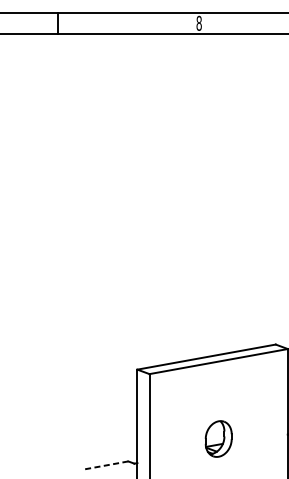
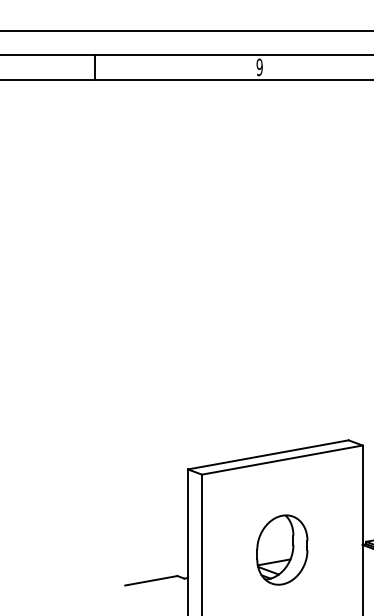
text: (198, 23) -> (259, 67), 8 -> 9
part: (218, 438) -> (282, 549), size x1.67
line: (106, 465) -> (151, 580), dashed -> solid

